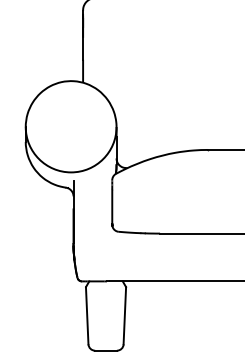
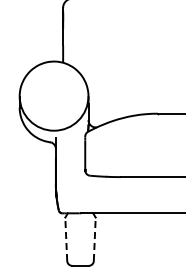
line: (87, 315) -> (66, 239), solid -> dashed
line: (124, 315) -> (94, 239), solid -> dashed

